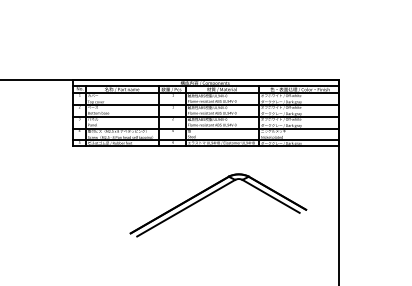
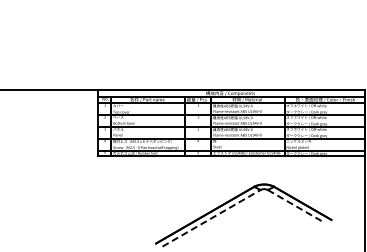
line: (271, 196) -> (296, 206), solid -> dashed
line: (186, 208) -> (211, 218), solid -> dashed

